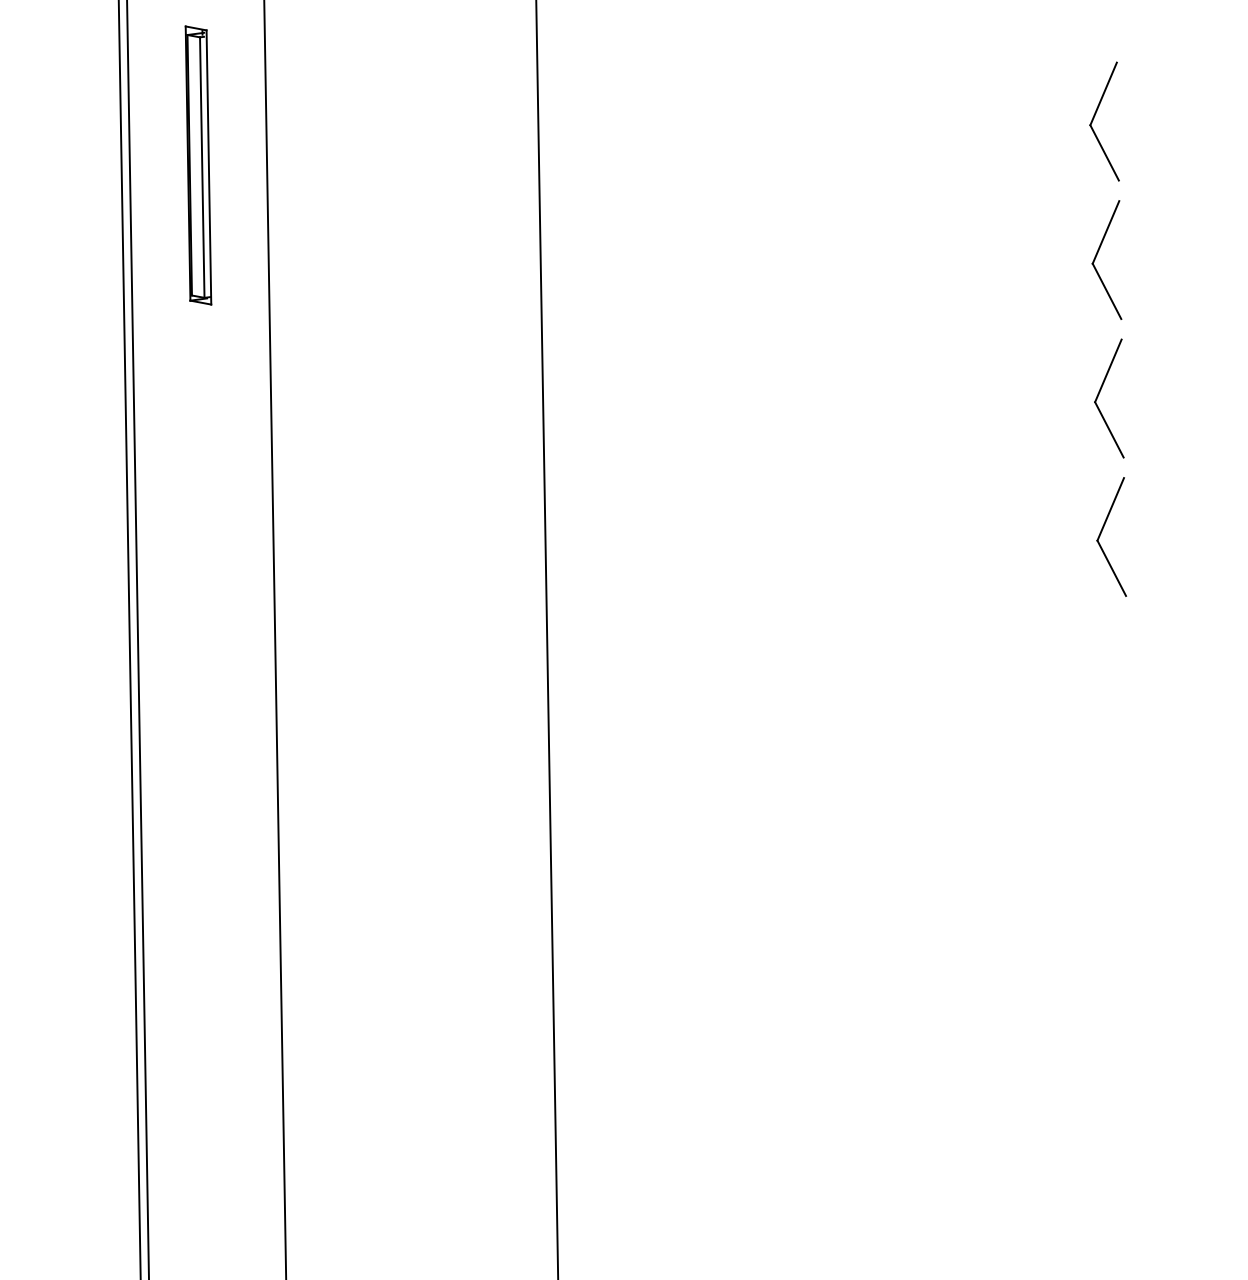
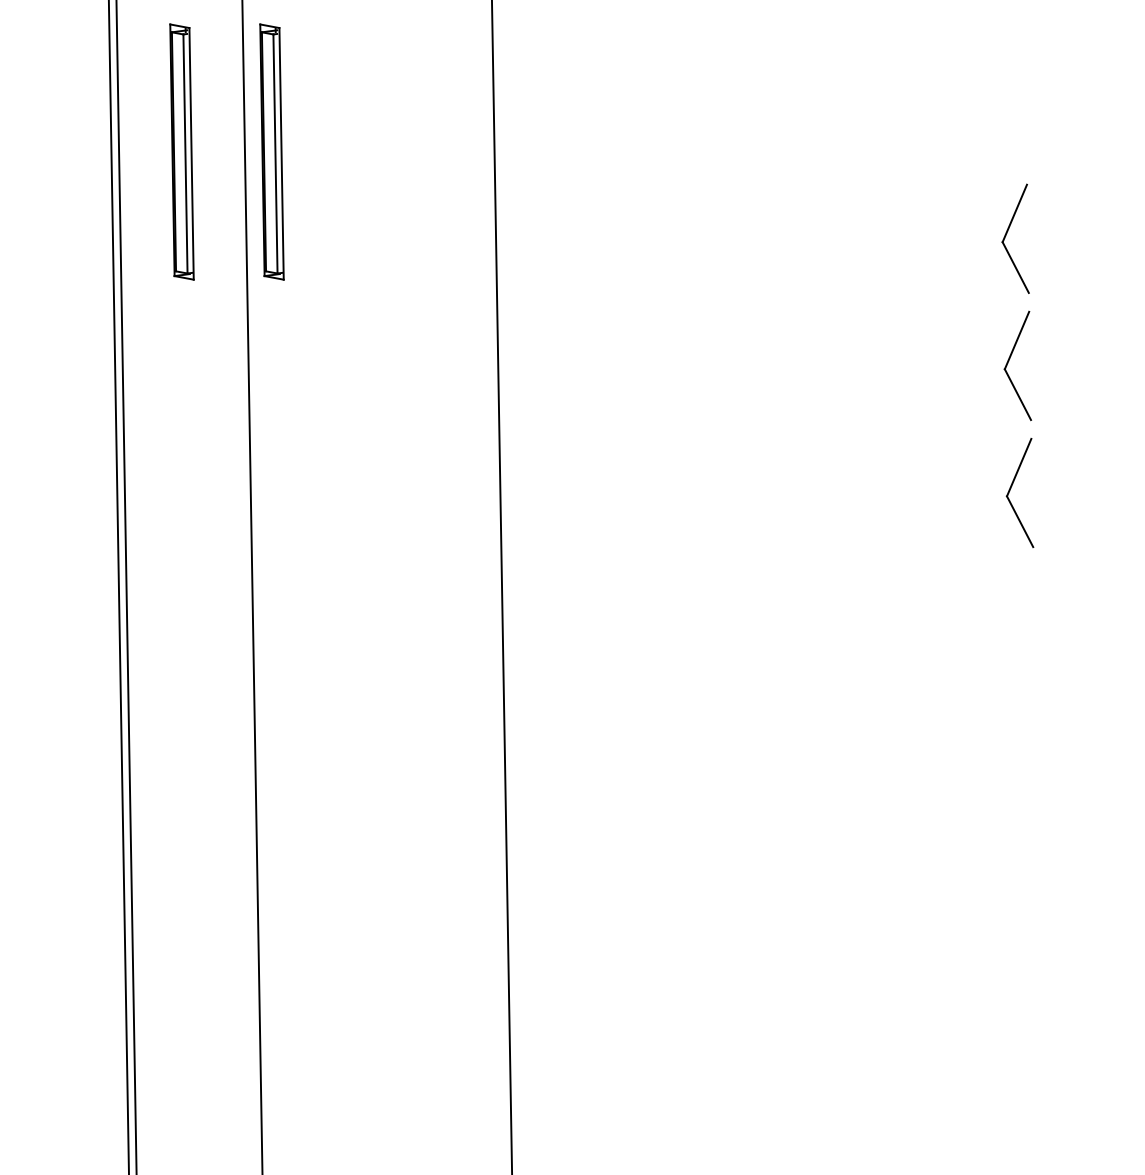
part: (1095, 115) -> (1005, 106), removed
part: (296, 164) -> (271, 151), added

